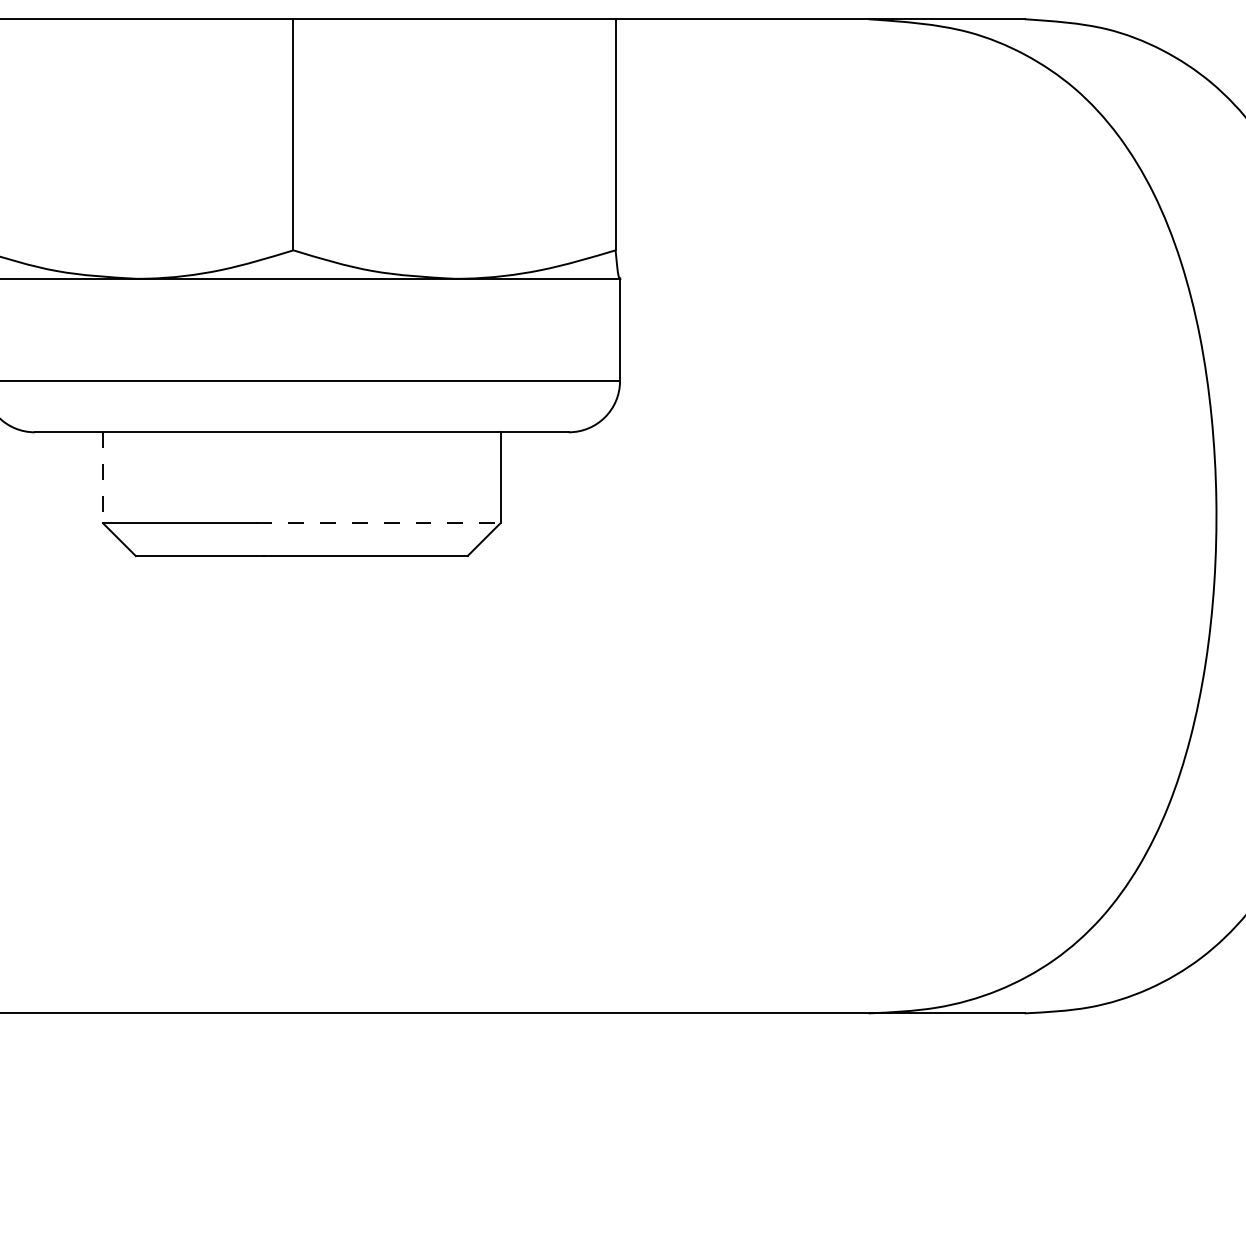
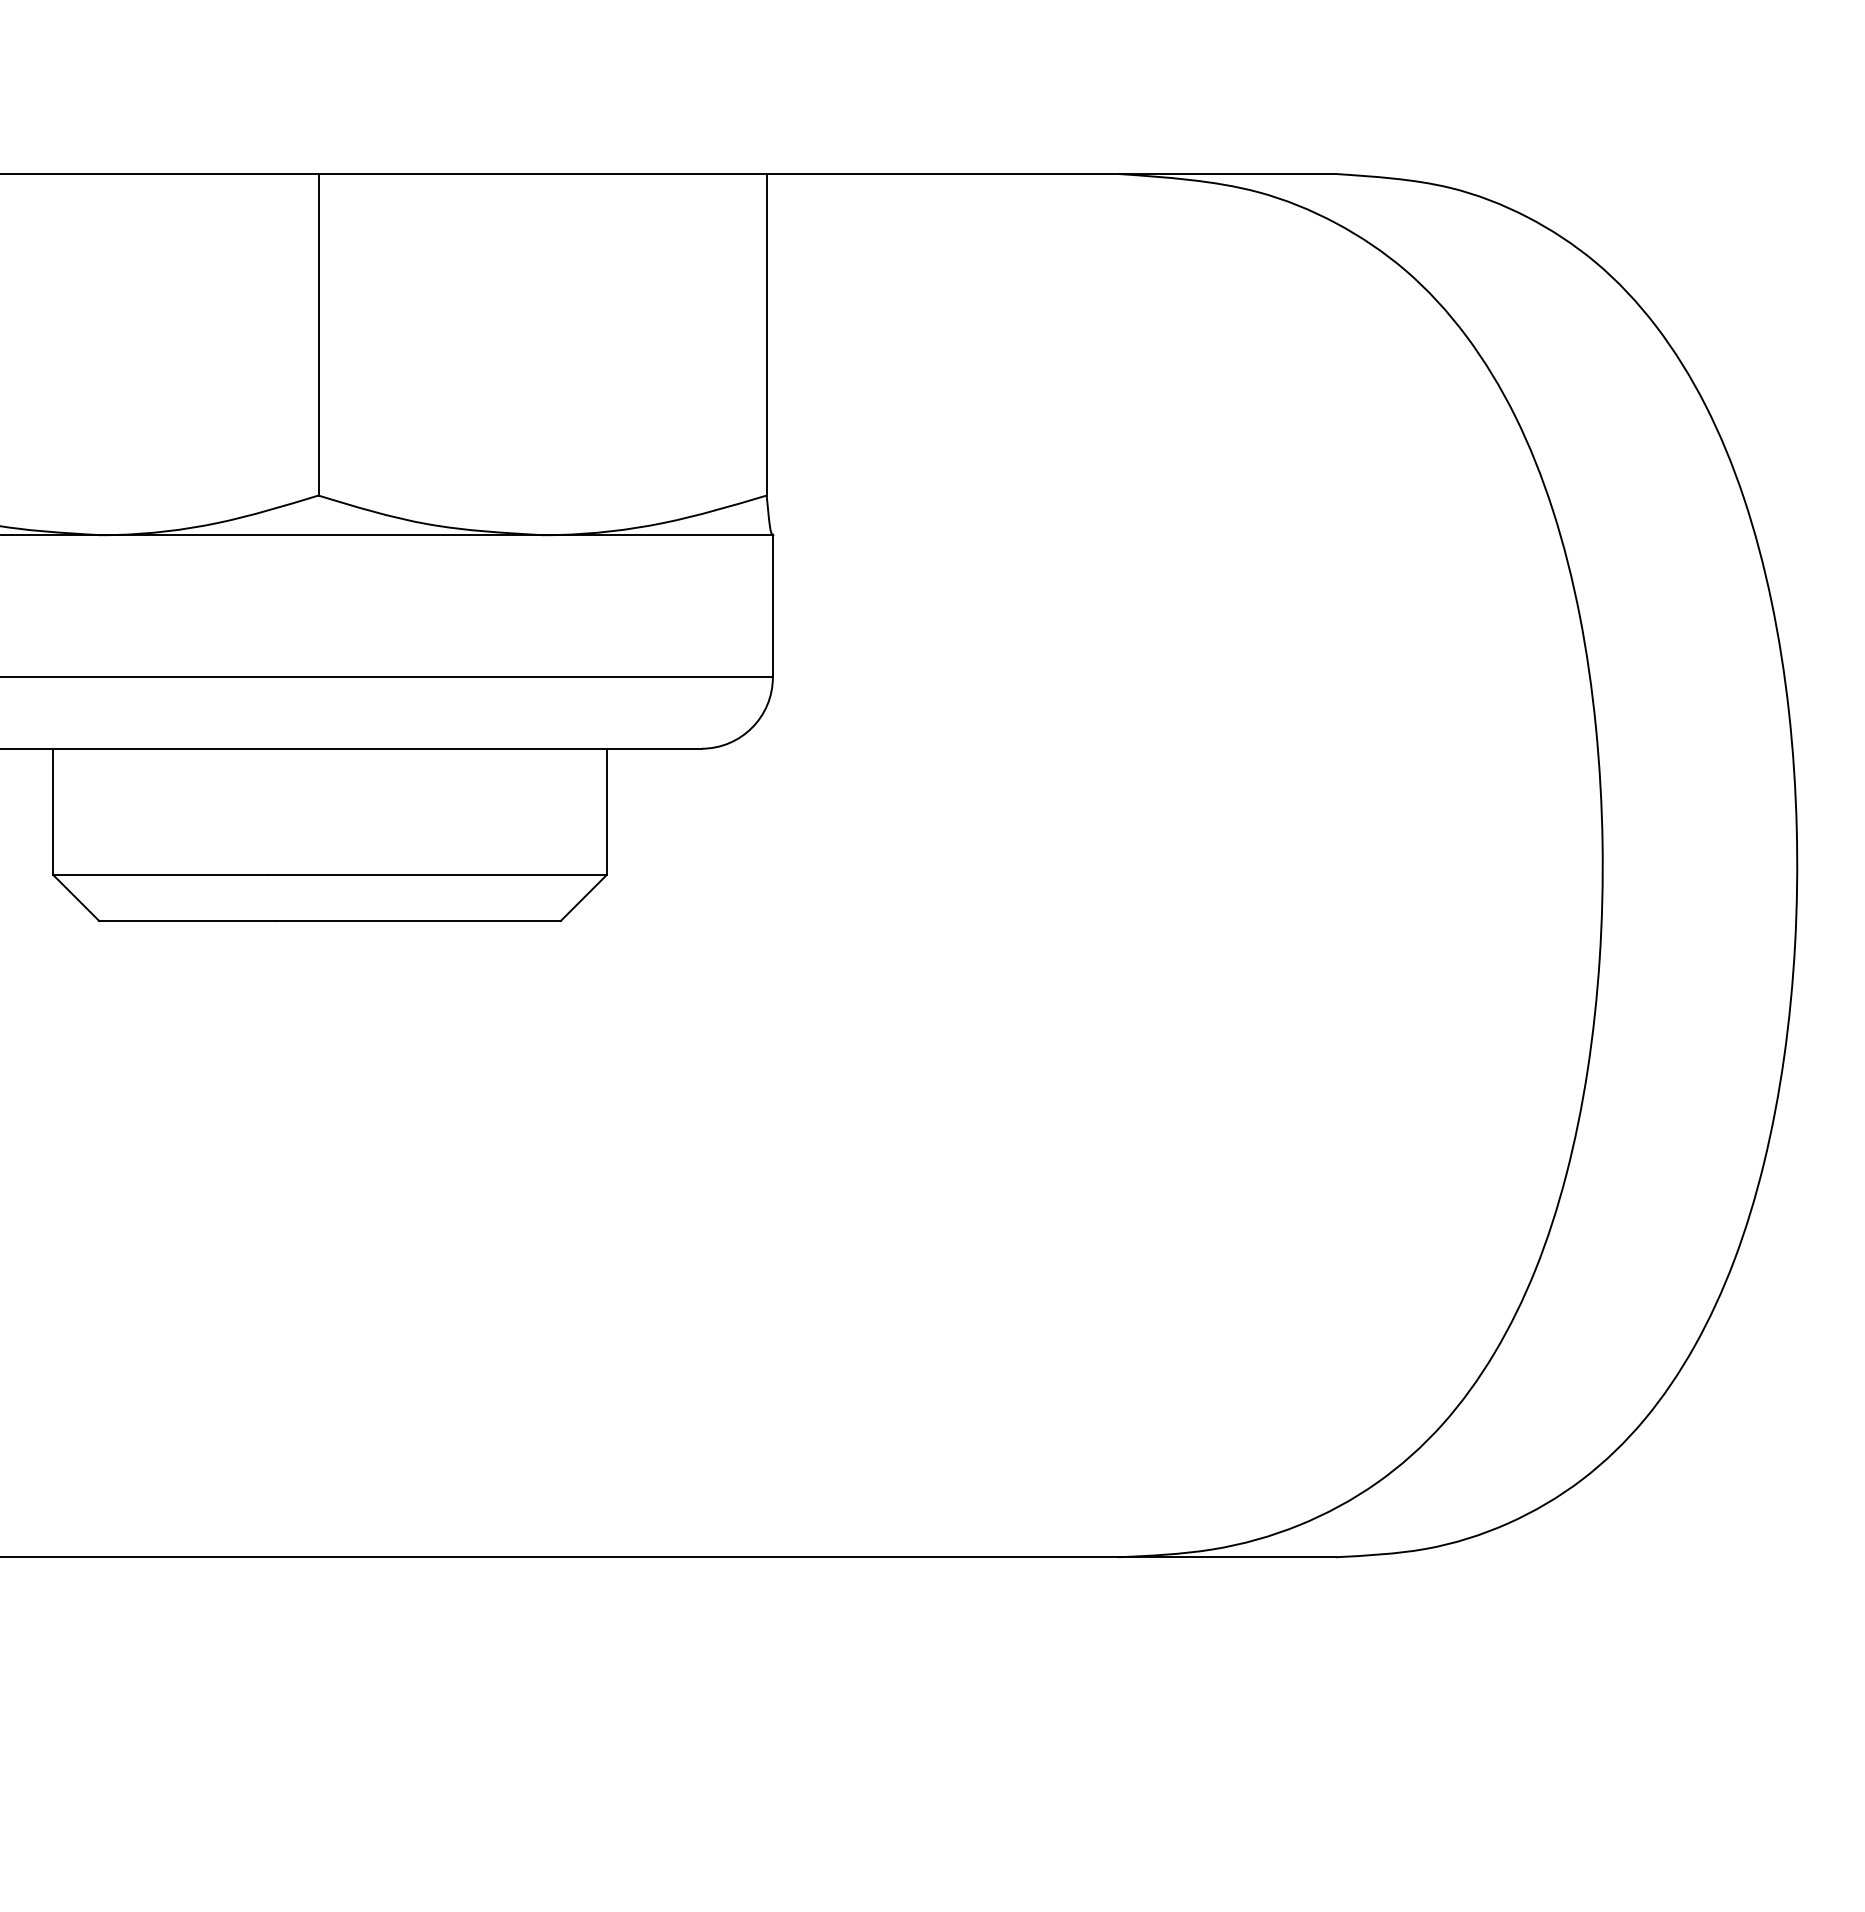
line: (103, 478) -> (53, 812), dashed -> solid
line: (378, 523) -> (436, 875), dashed -> solid

